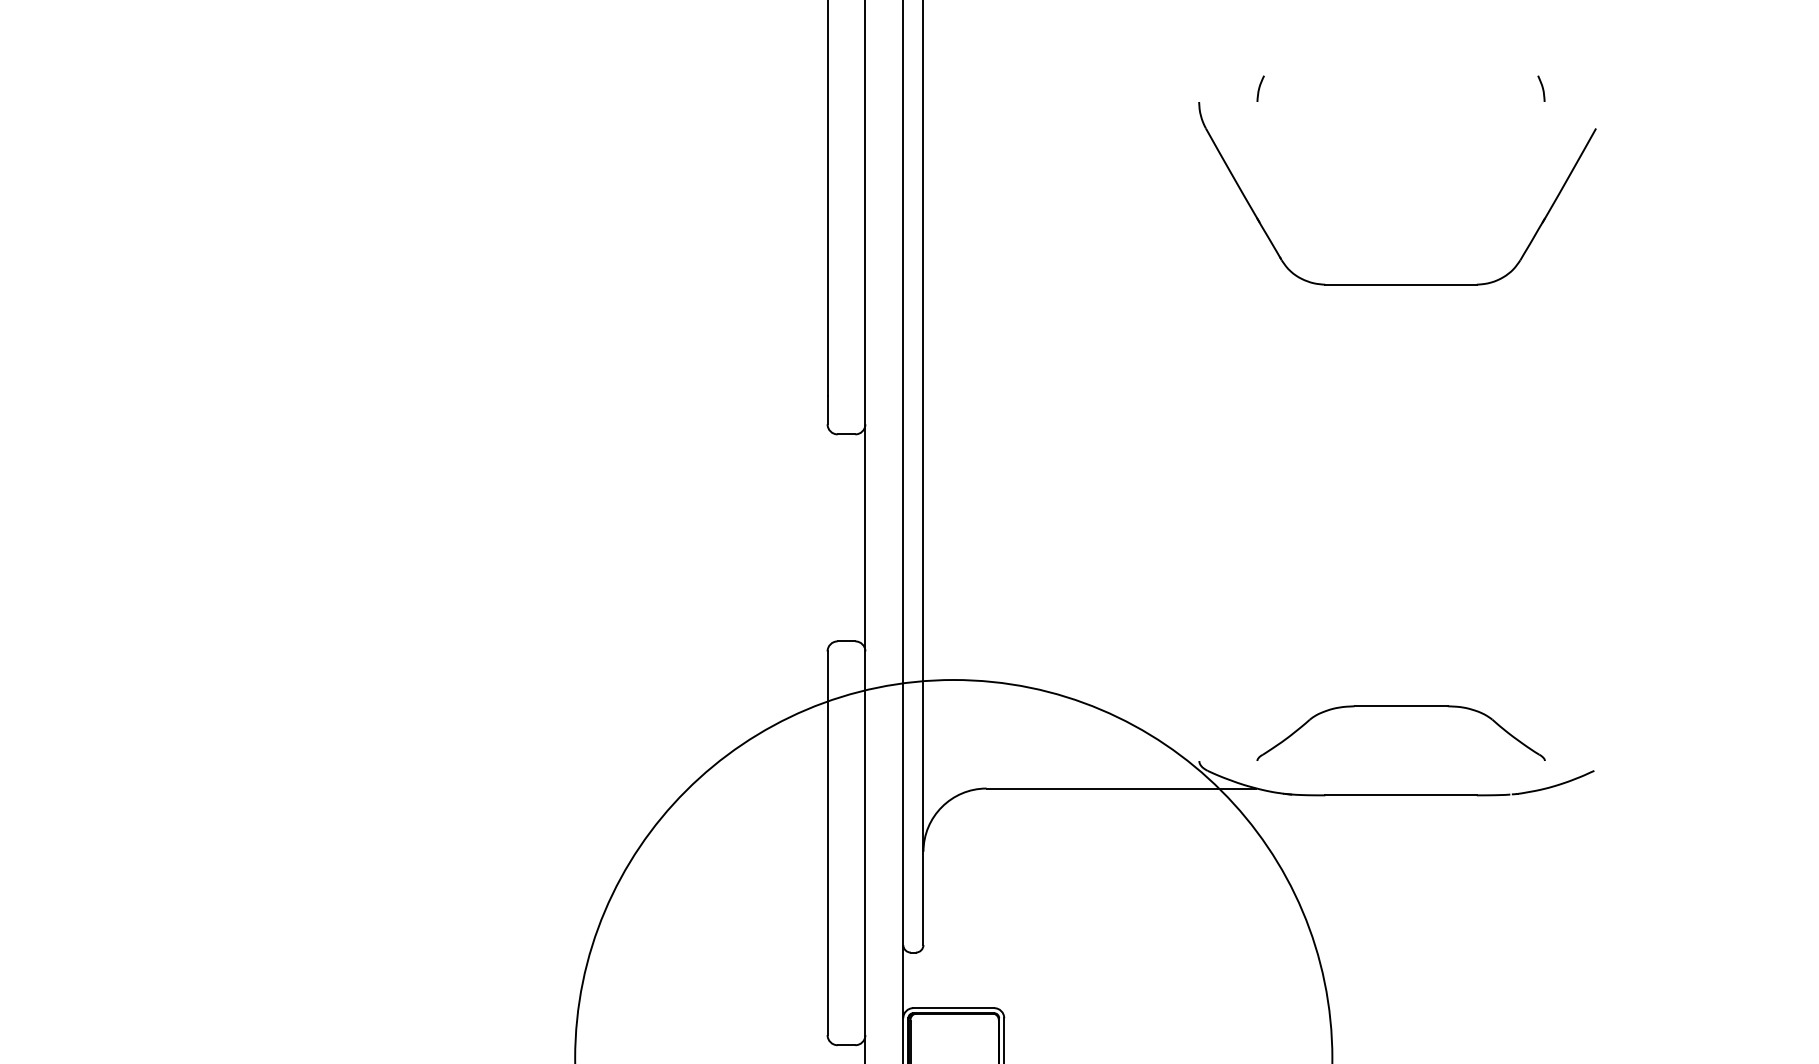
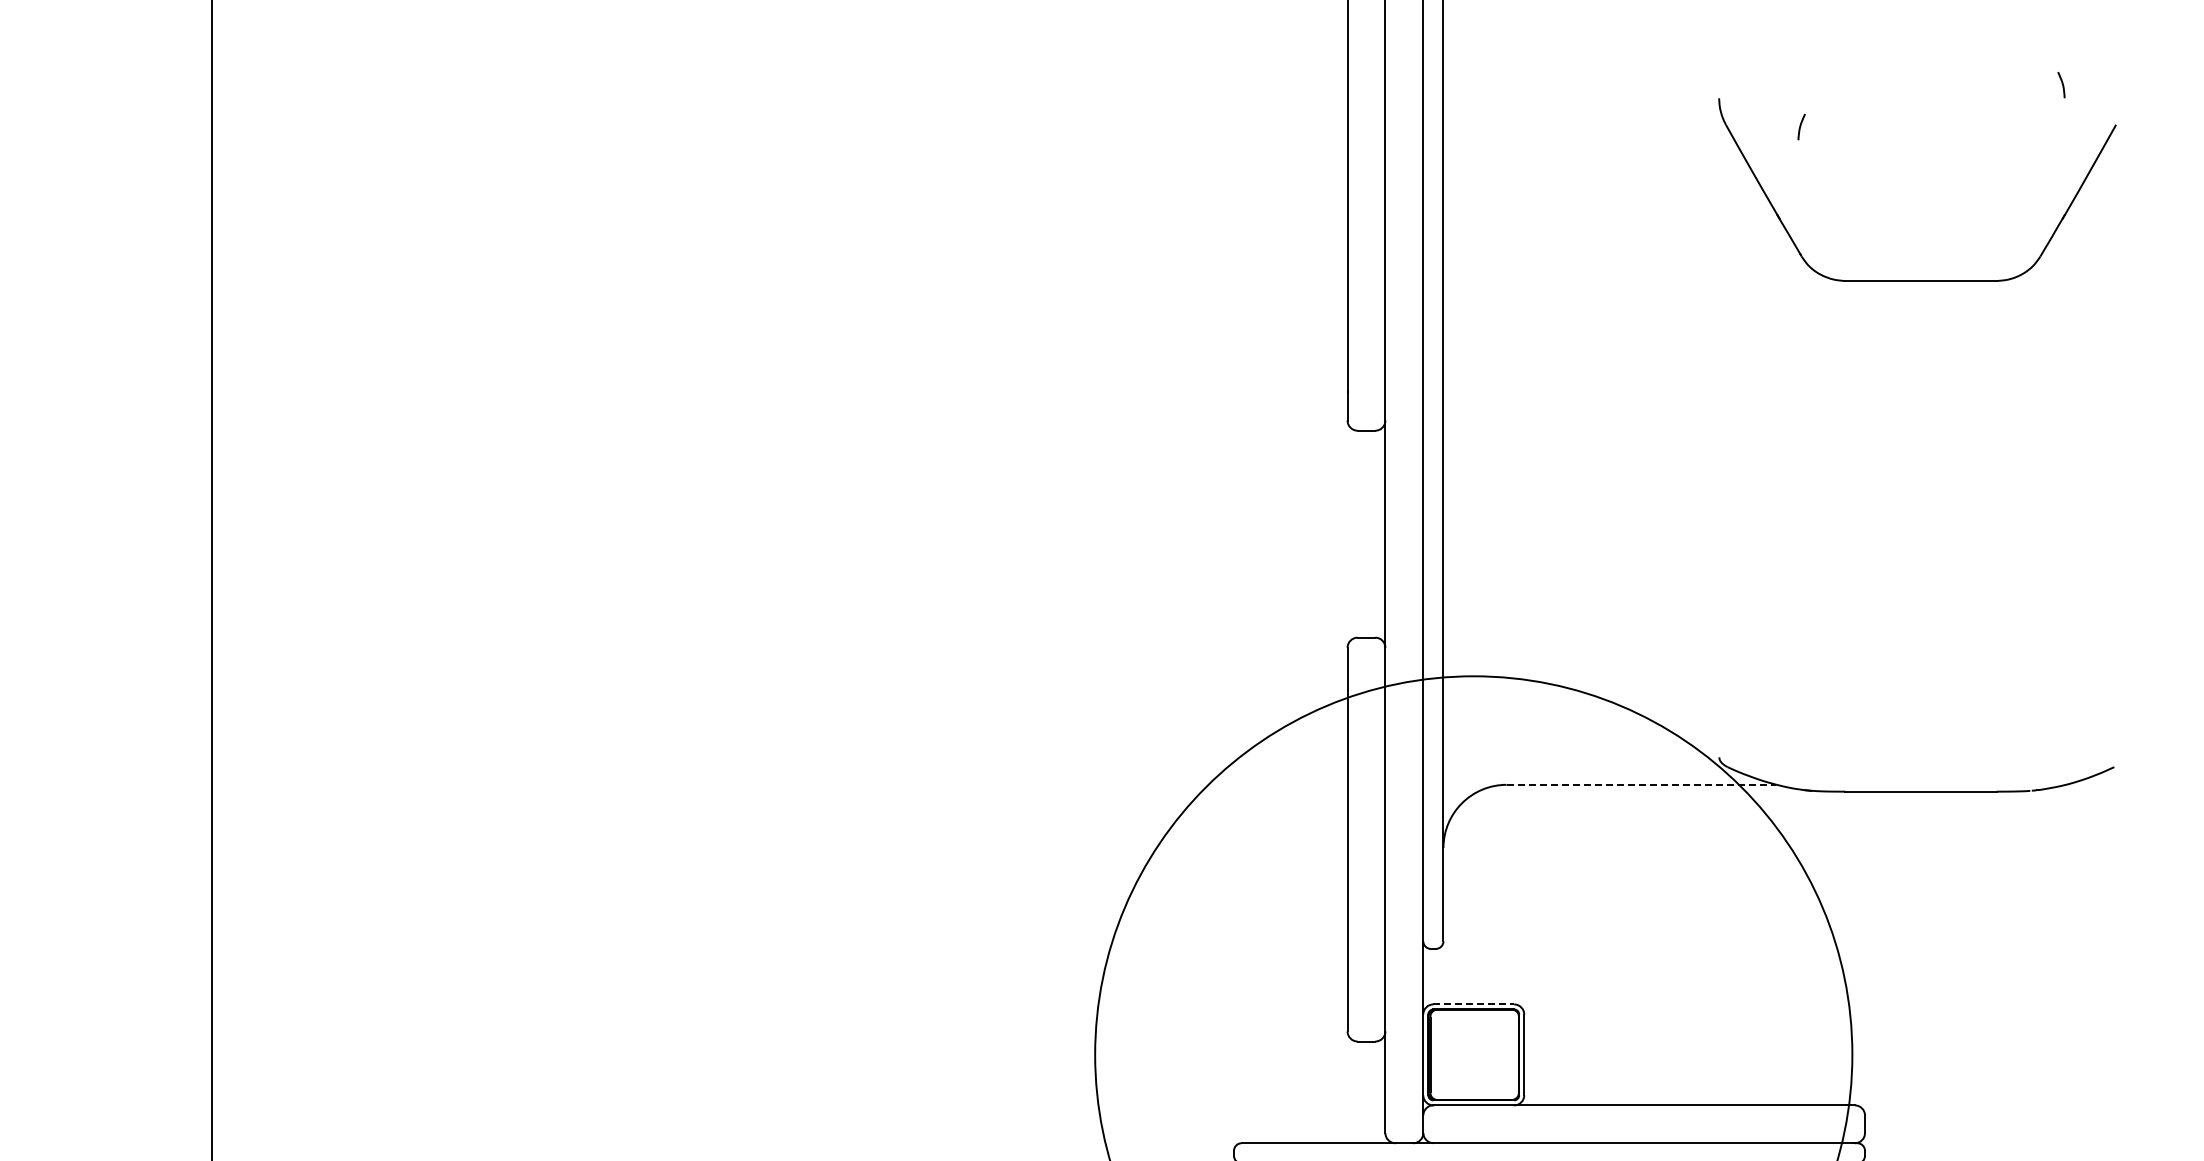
curve: (1260, 88) -> (1801, 126), moved
part: (1400, 707) -> (1920, 703), removed
line: (1121, 788) -> (1641, 784), solid -> dashed
line: (954, 1008) -> (1474, 1004), solid -> dashed

